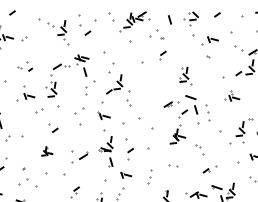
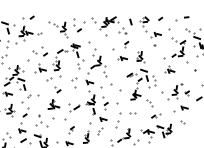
part: (25, 66) -> (40, 51), size x1.67
part: (156, 78) -> (122, 58), added
part: (46, 151) -> (53, 104), size x1.67
part: (150, 176) -> (118, 120), size x1.67

